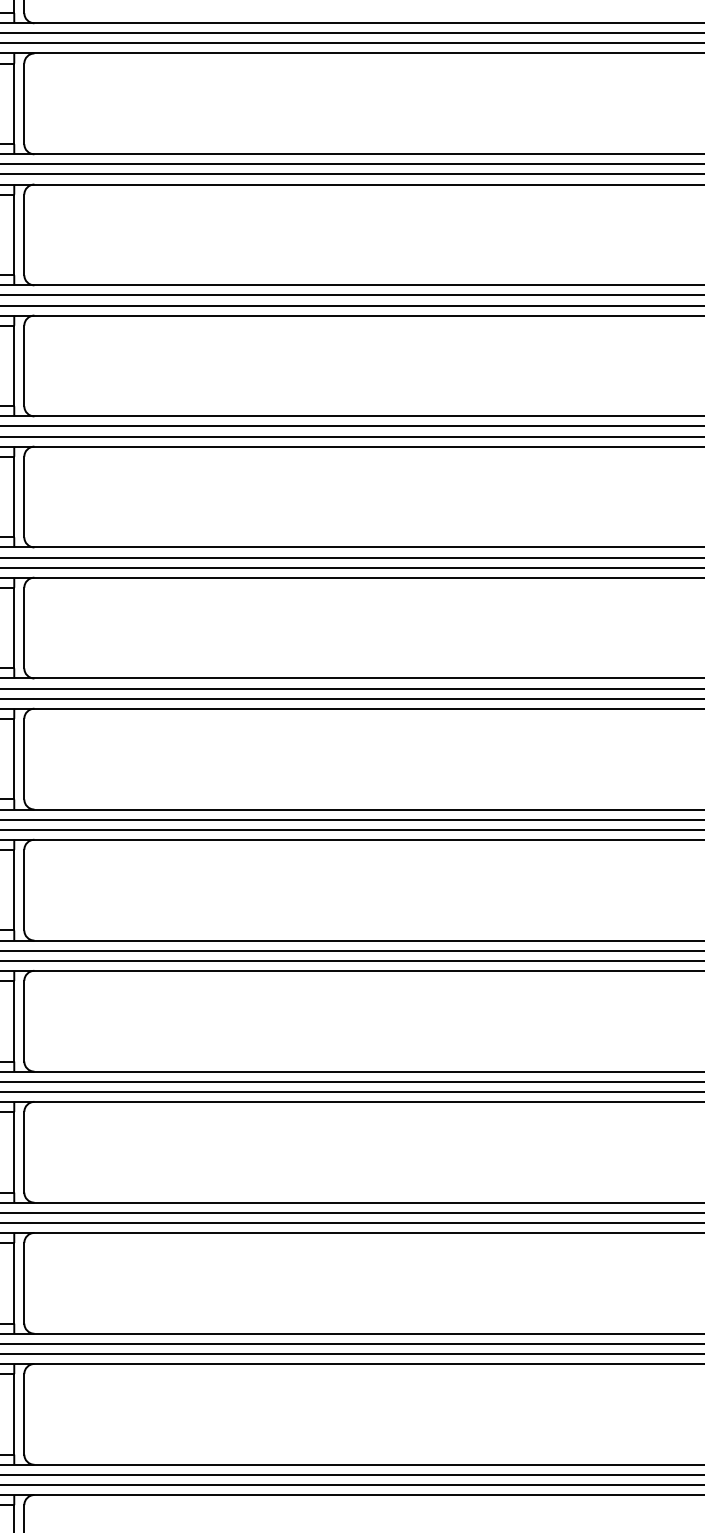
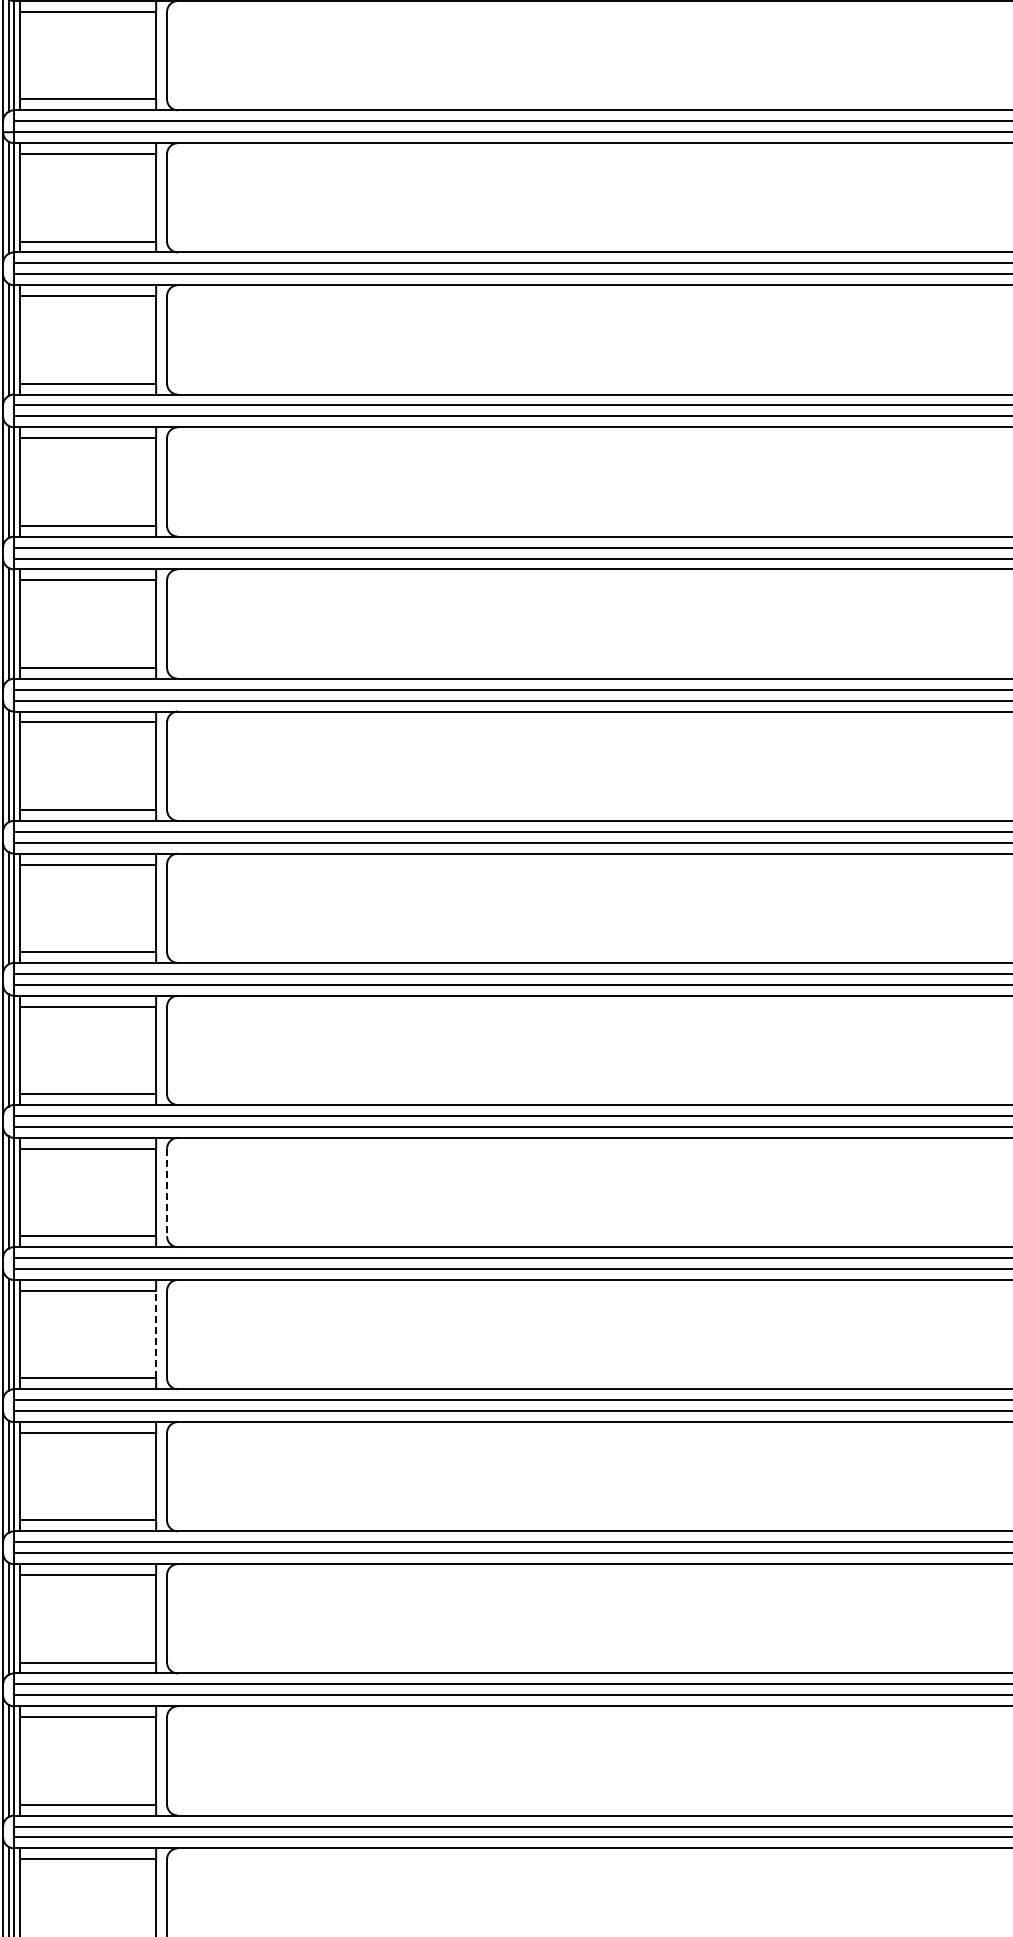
line: (24, 759) -> (167, 1192), solid -> dashed
line: (14, 890) -> (156, 1334), solid -> dashed

